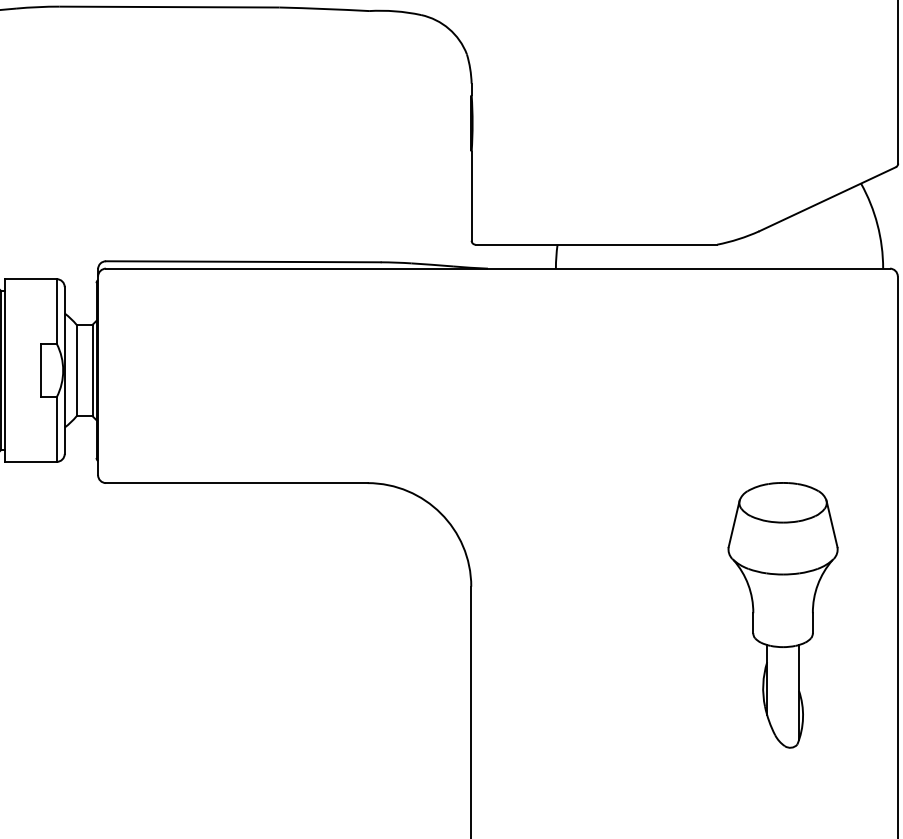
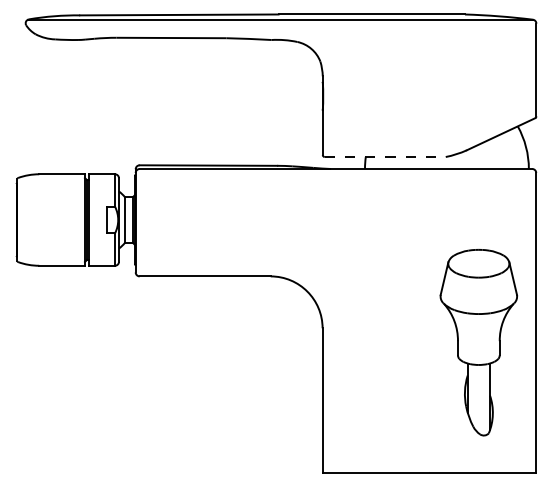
line: (596, 245) -> (385, 157), solid -> dashed
part: (782, 615) -> (478, 342), size x1.4

